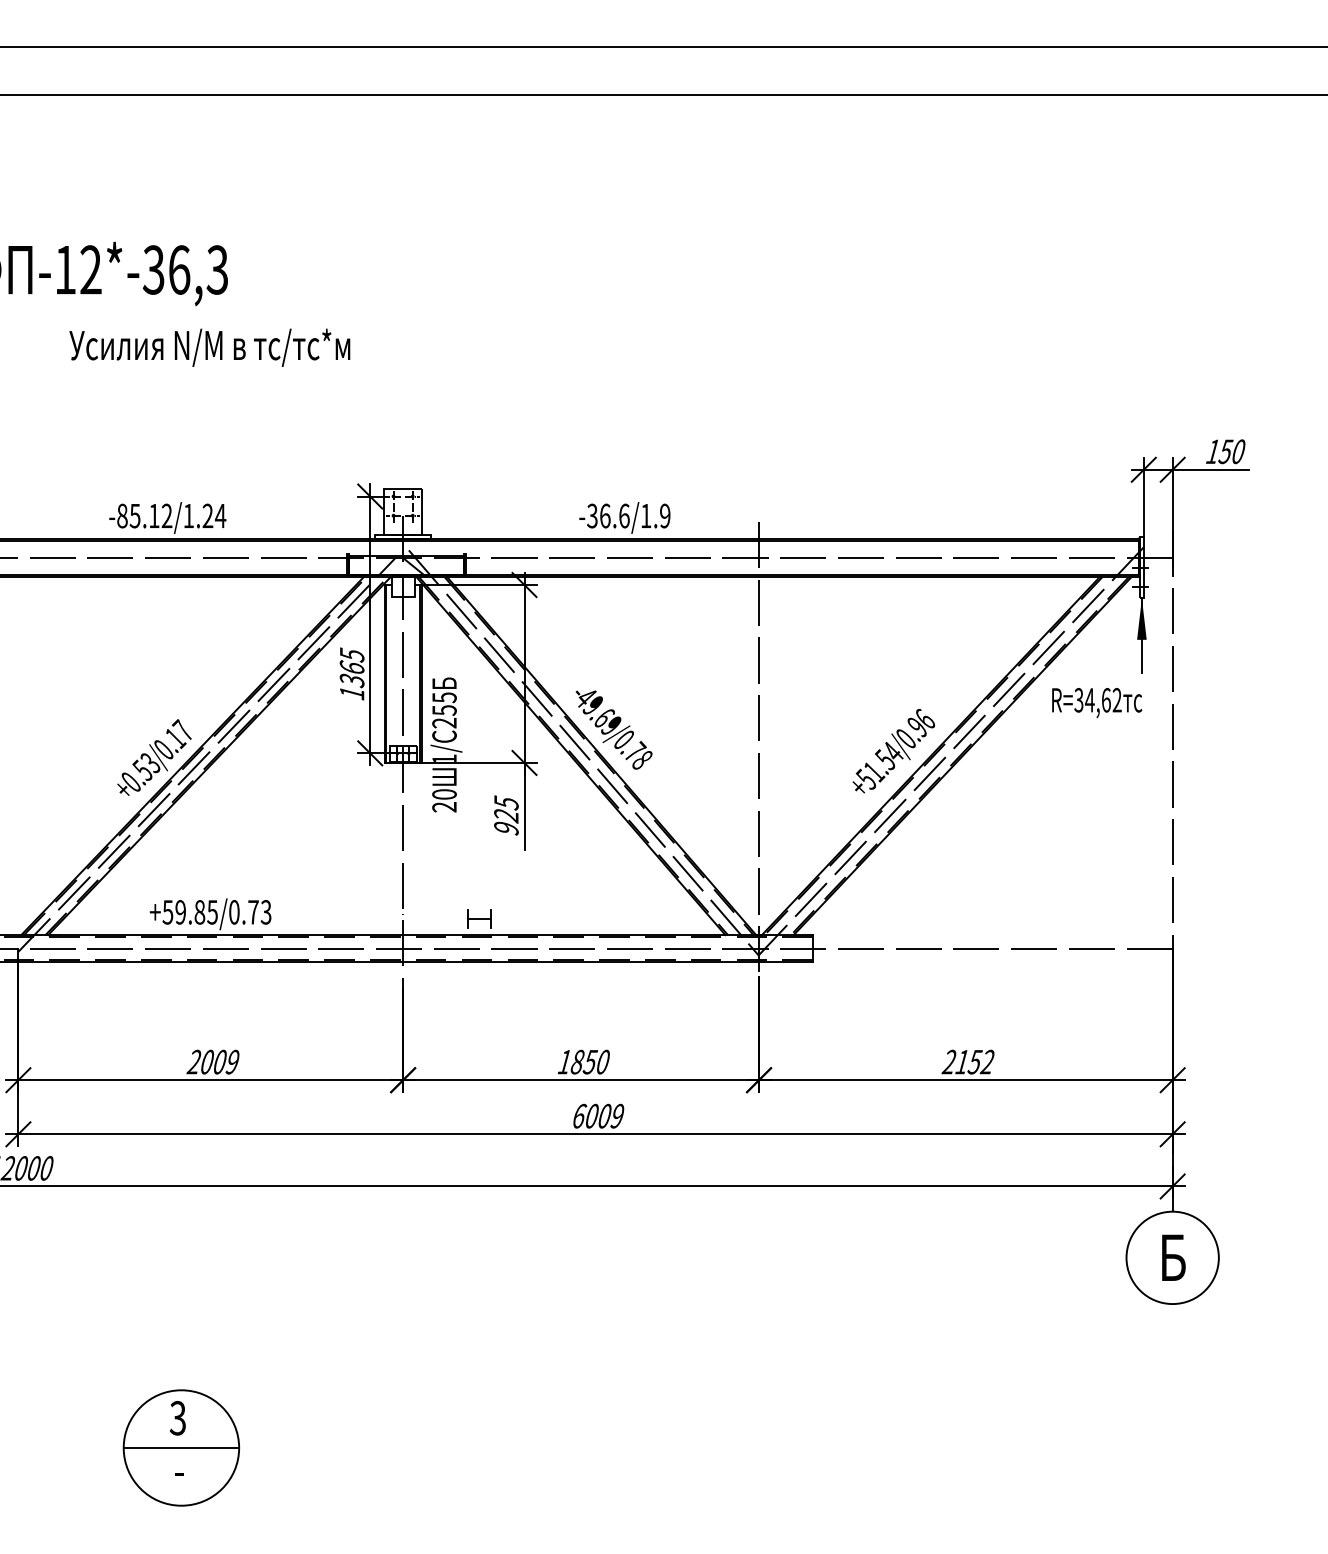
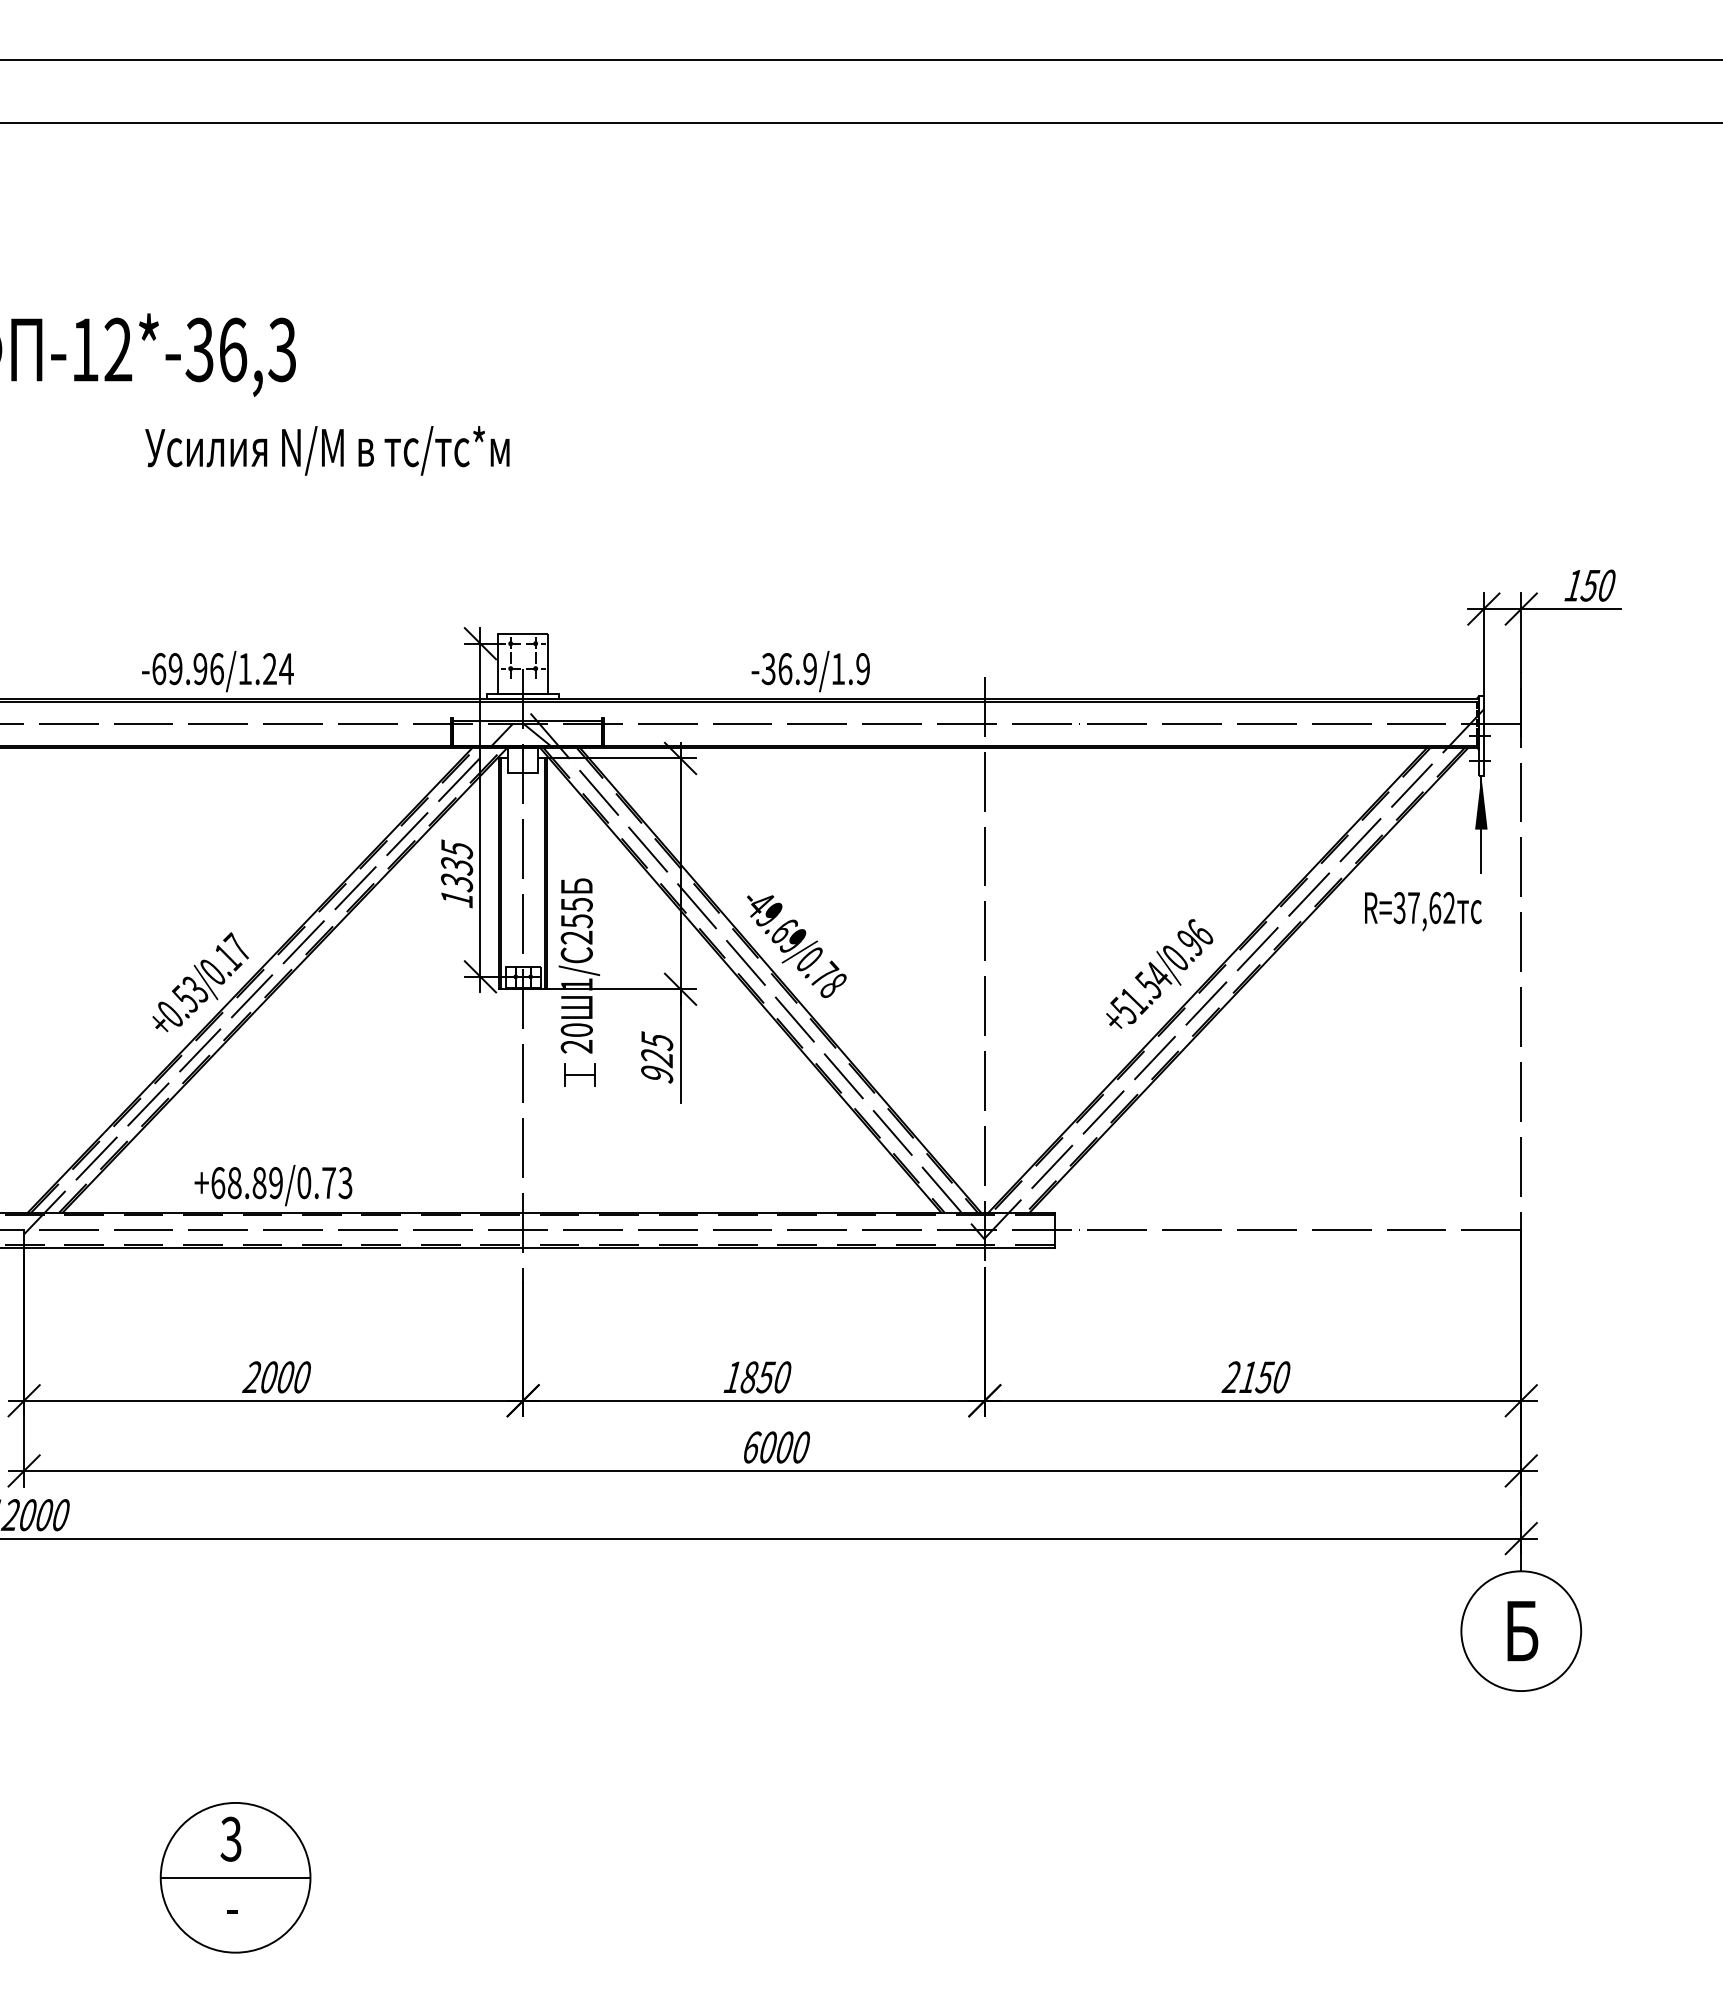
text: (209, 347) -> (327, 450), moved
text: (144, 516) -> (187, 669), -85.12/1.24 -> -69.96/1.24
text: (624, 516) -> (810, 669), -36.6/1.9 -> -36.9/1.9
text: (352, 667) -> (457, 865), 1365 -> 1335
text: (1089, 699) -> (1413, 907), R=34,62 -> R=37,62
text: (189, 912) -> (246, 1183), +59.85/0.73 -> +68.89/0.73
part: (478, 918) -> (579, 1074), moved
text: (232, 1062) -> (301, 1377), 2009 -> 2000
text: (987, 1062) -> (1280, 1377), 2152 -> 2150
text: (616, 1116) -> (800, 1447), 6009 -> 6000

